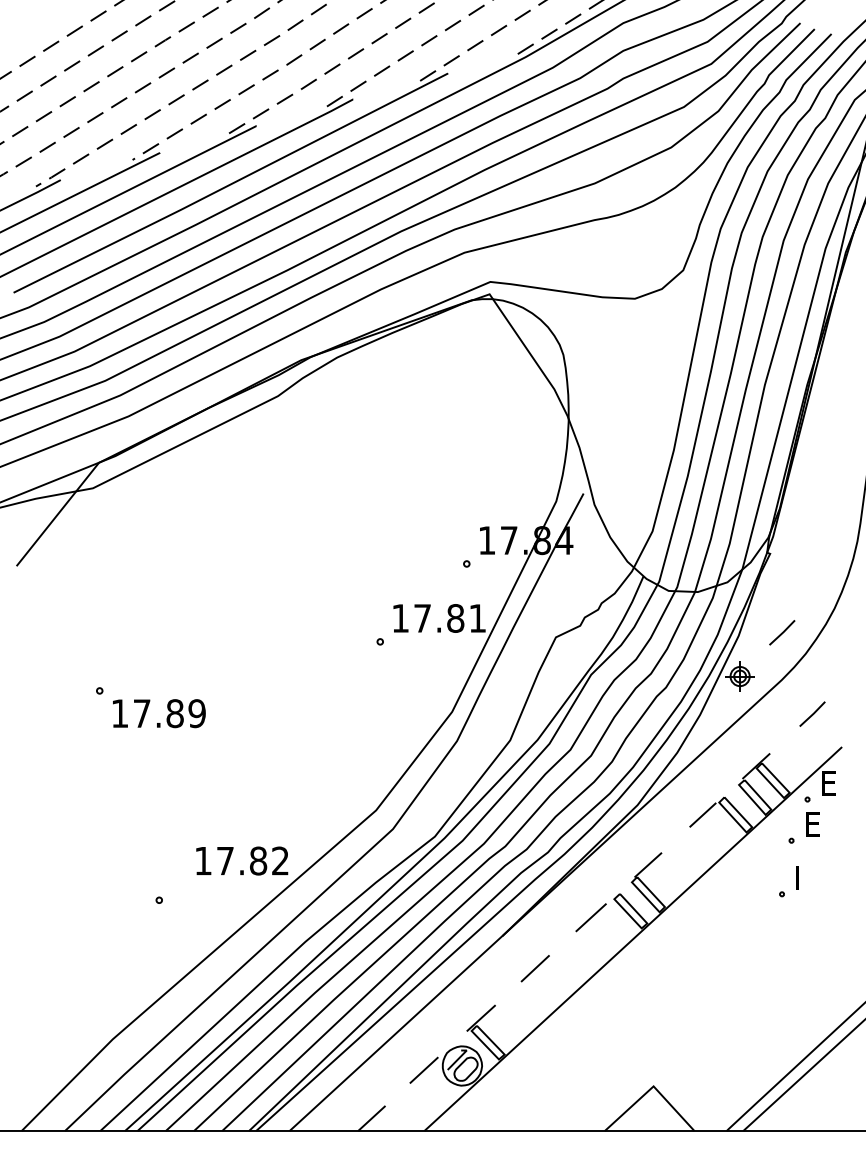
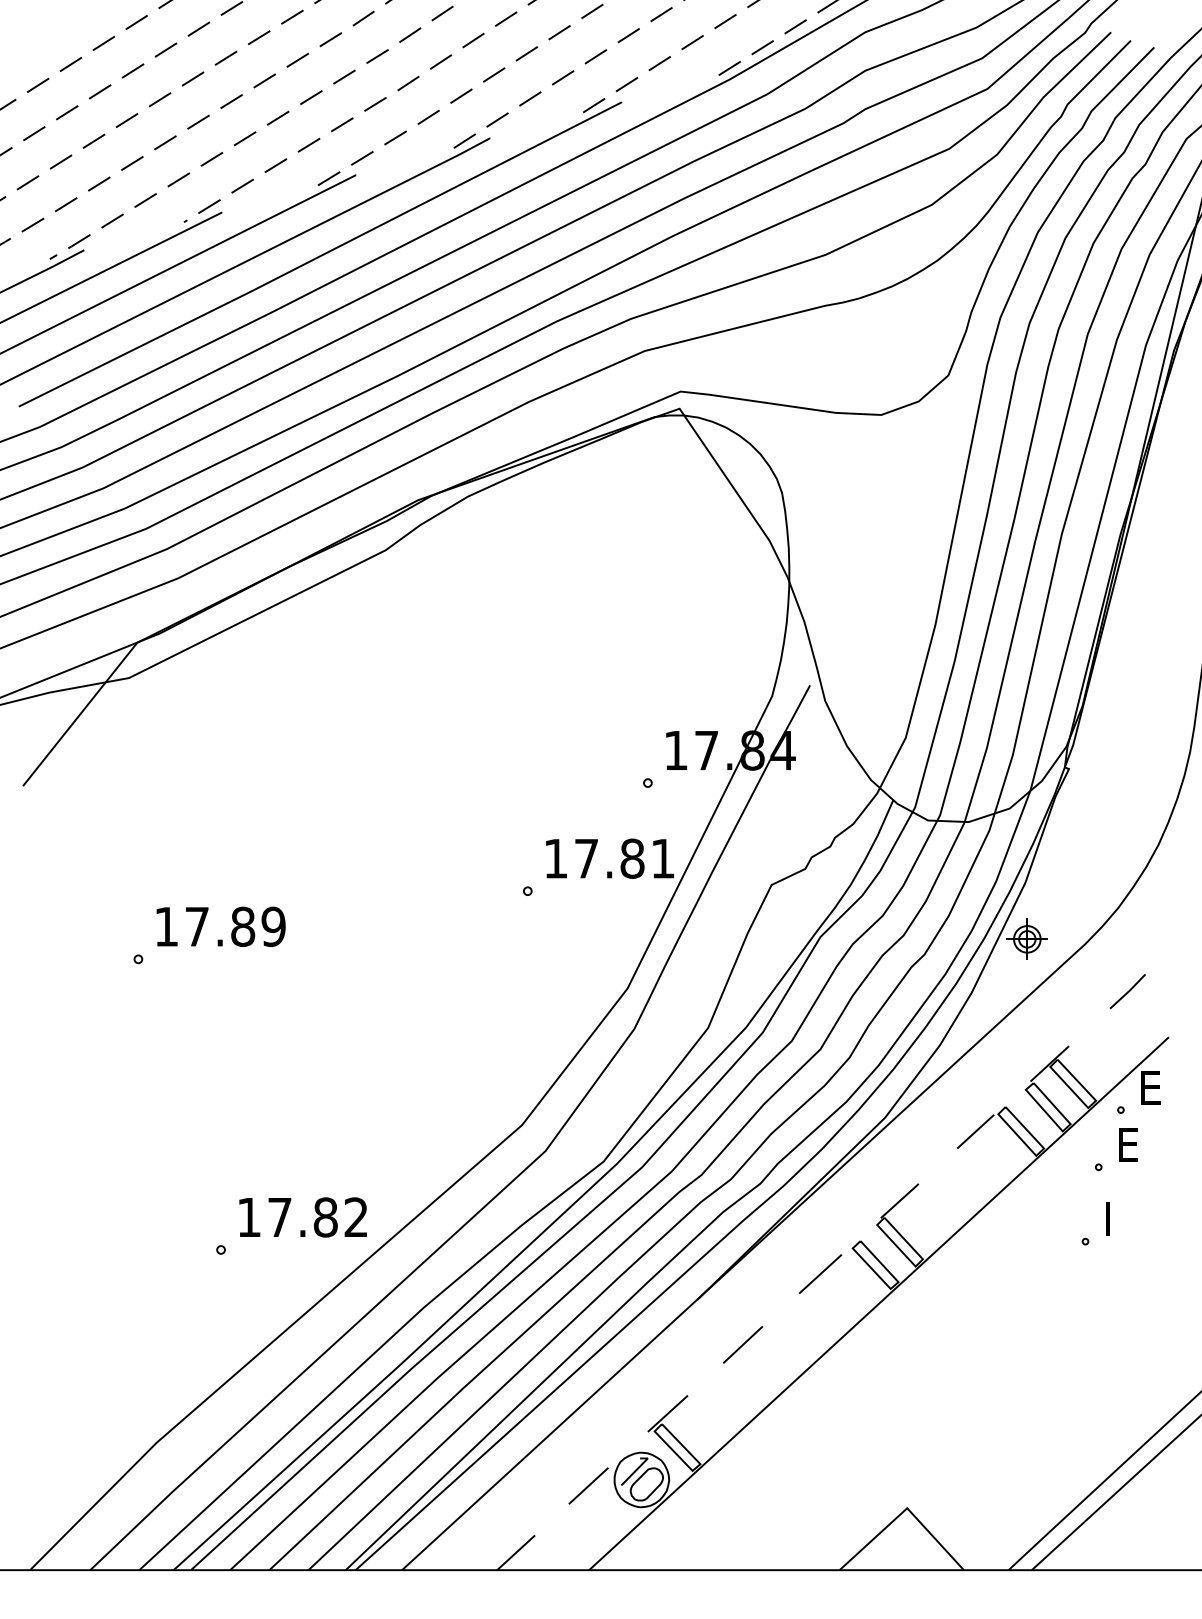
line: (782, 632) -> (1085, 878), removed
text: (158, 713) -> (220, 926), moved
text: (241, 861) -> (302, 1217), moved

